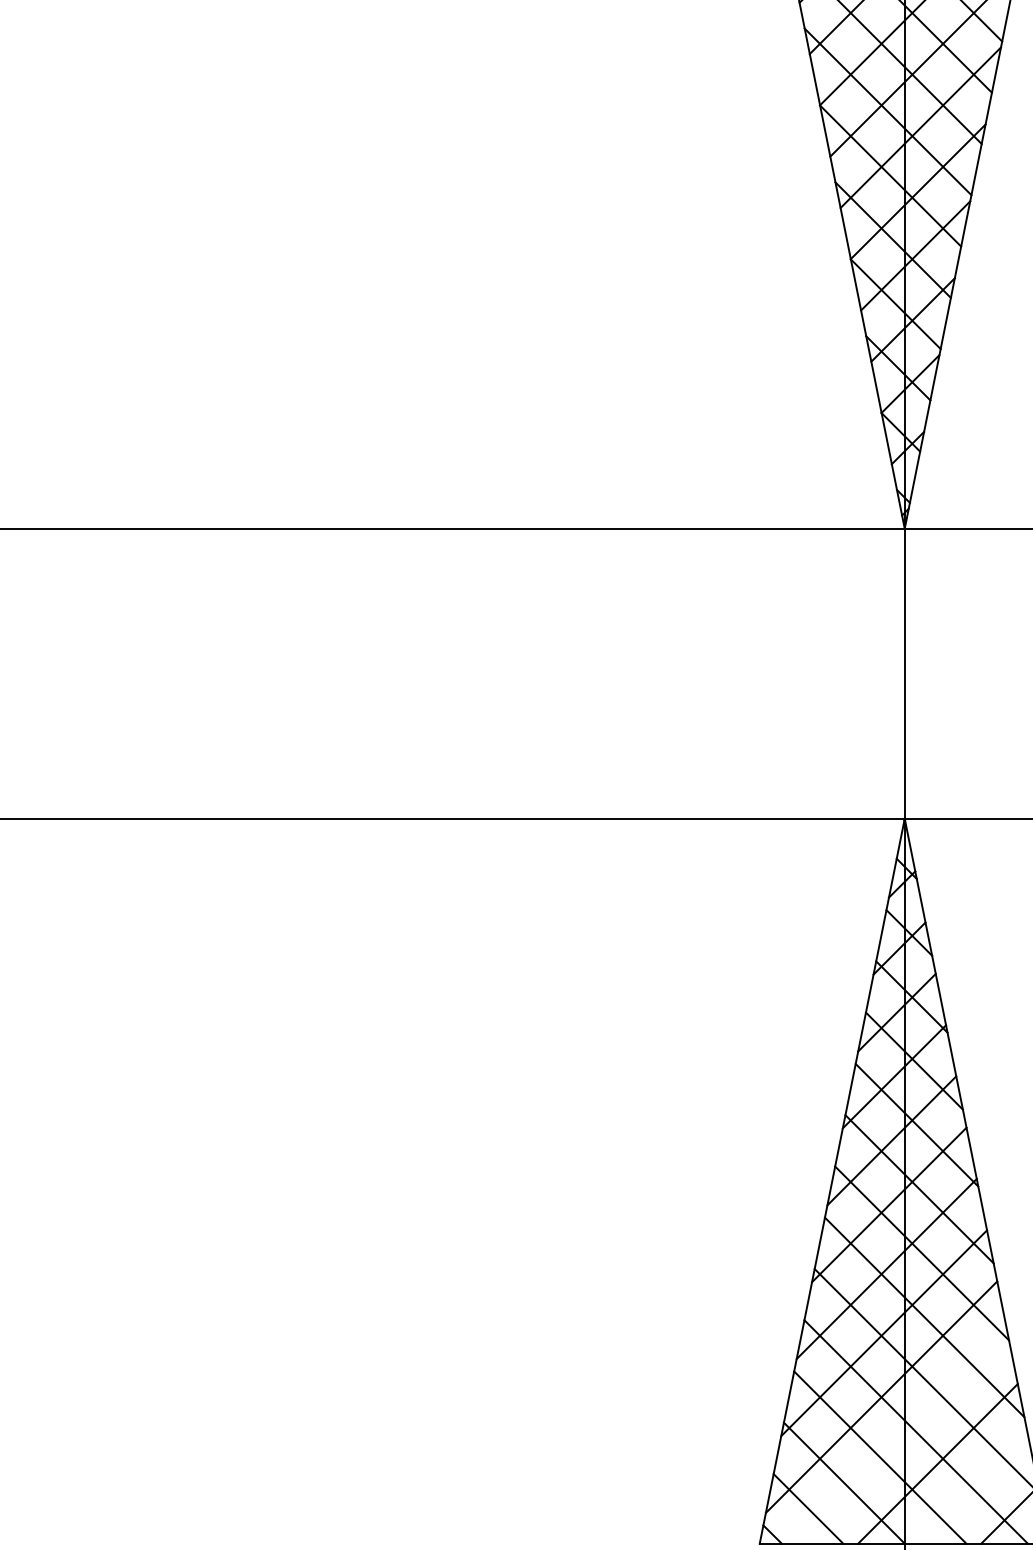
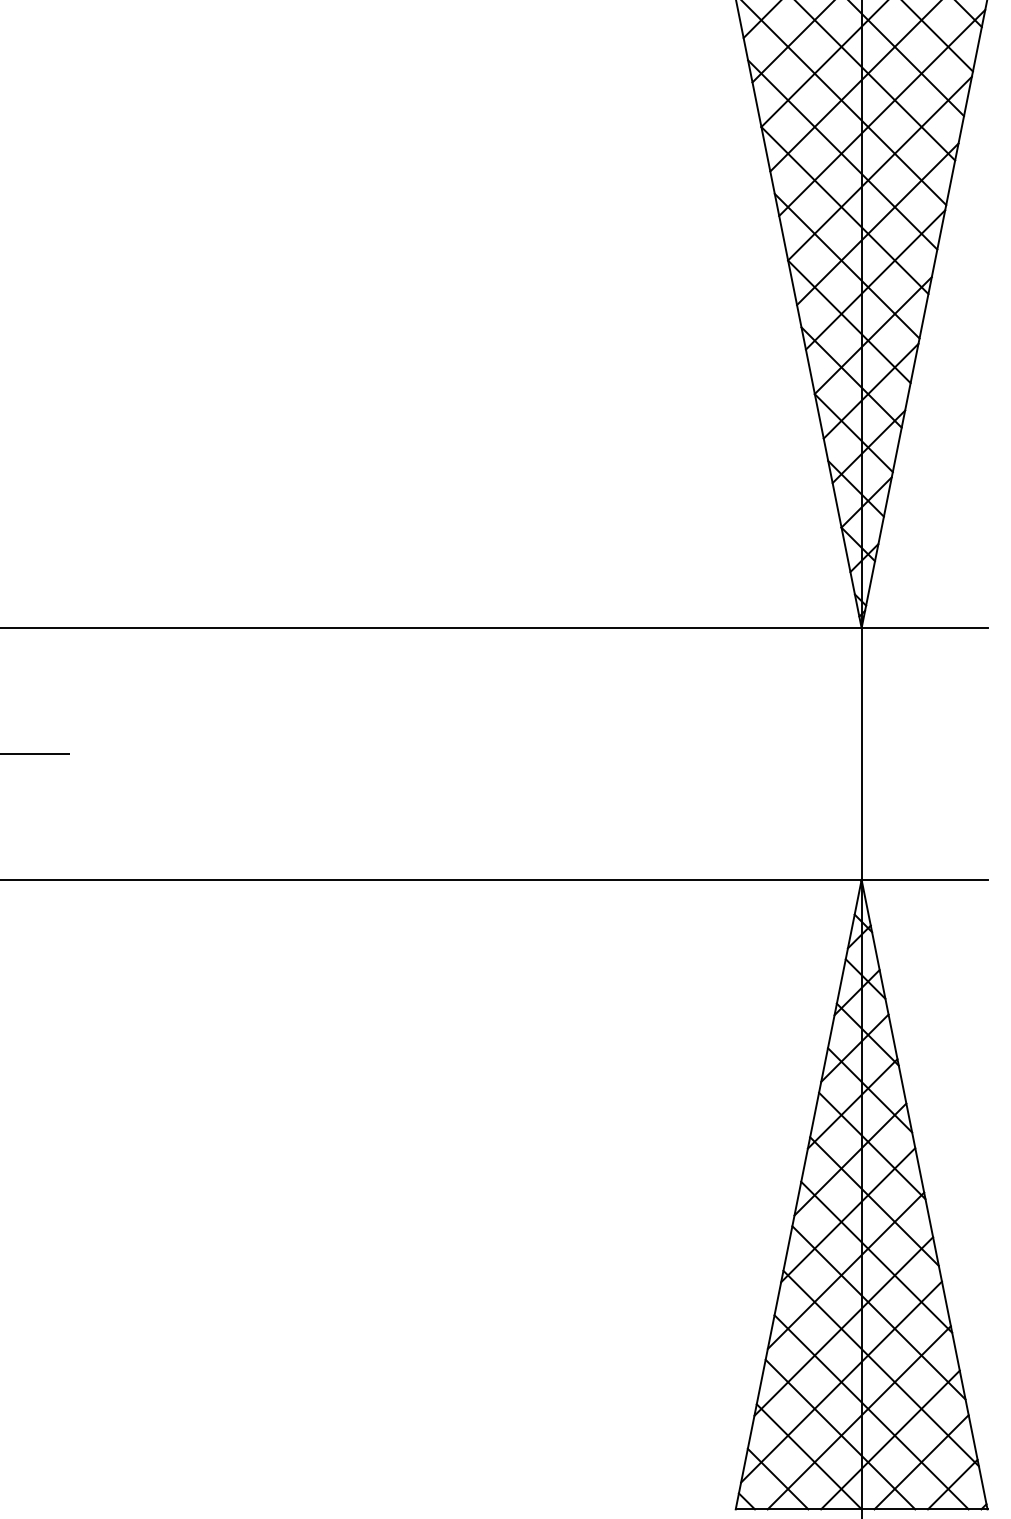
line: (901, 1437) -> (858, 1417), added
line: (973, 1489) -> (921, 1462), added

